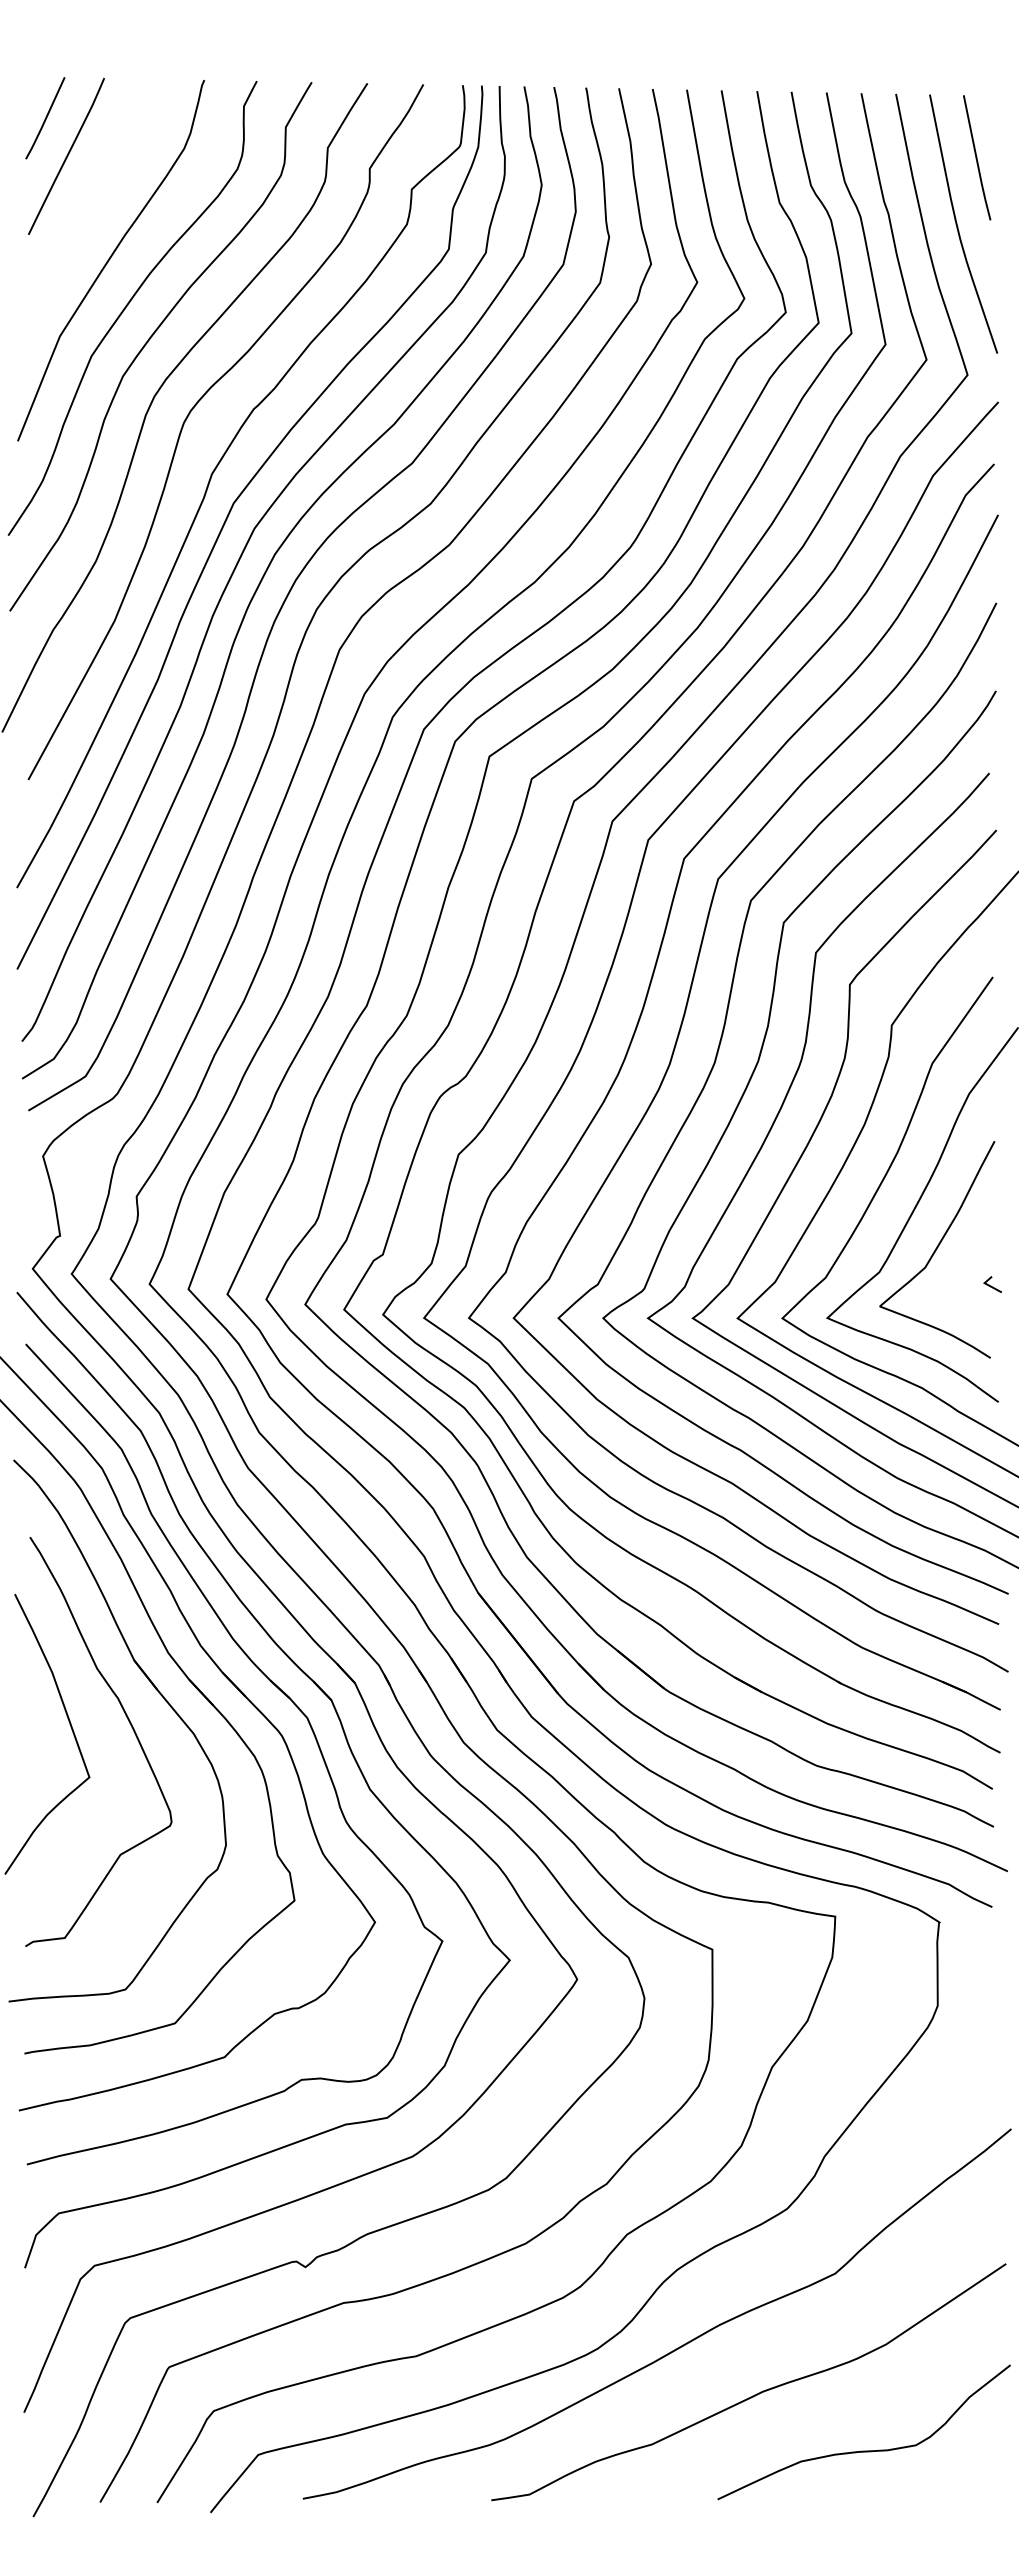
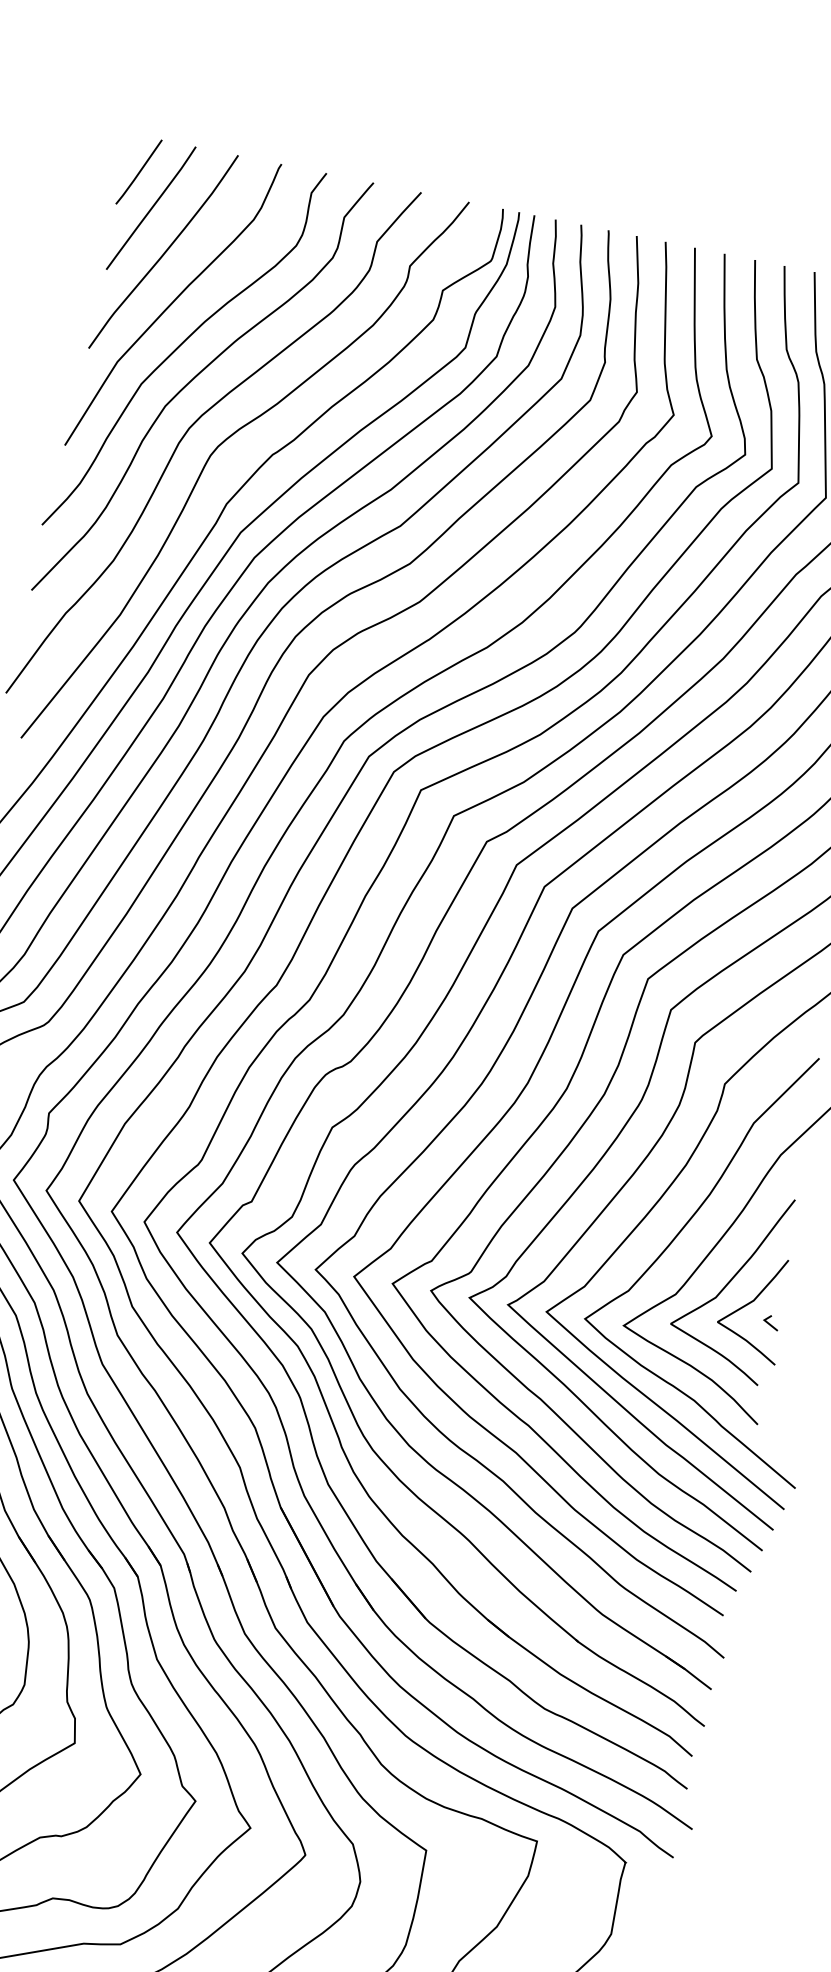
curve: (90, 203) -> (164, 252), added
curve: (965, 1267) -> (750, 1303), added

